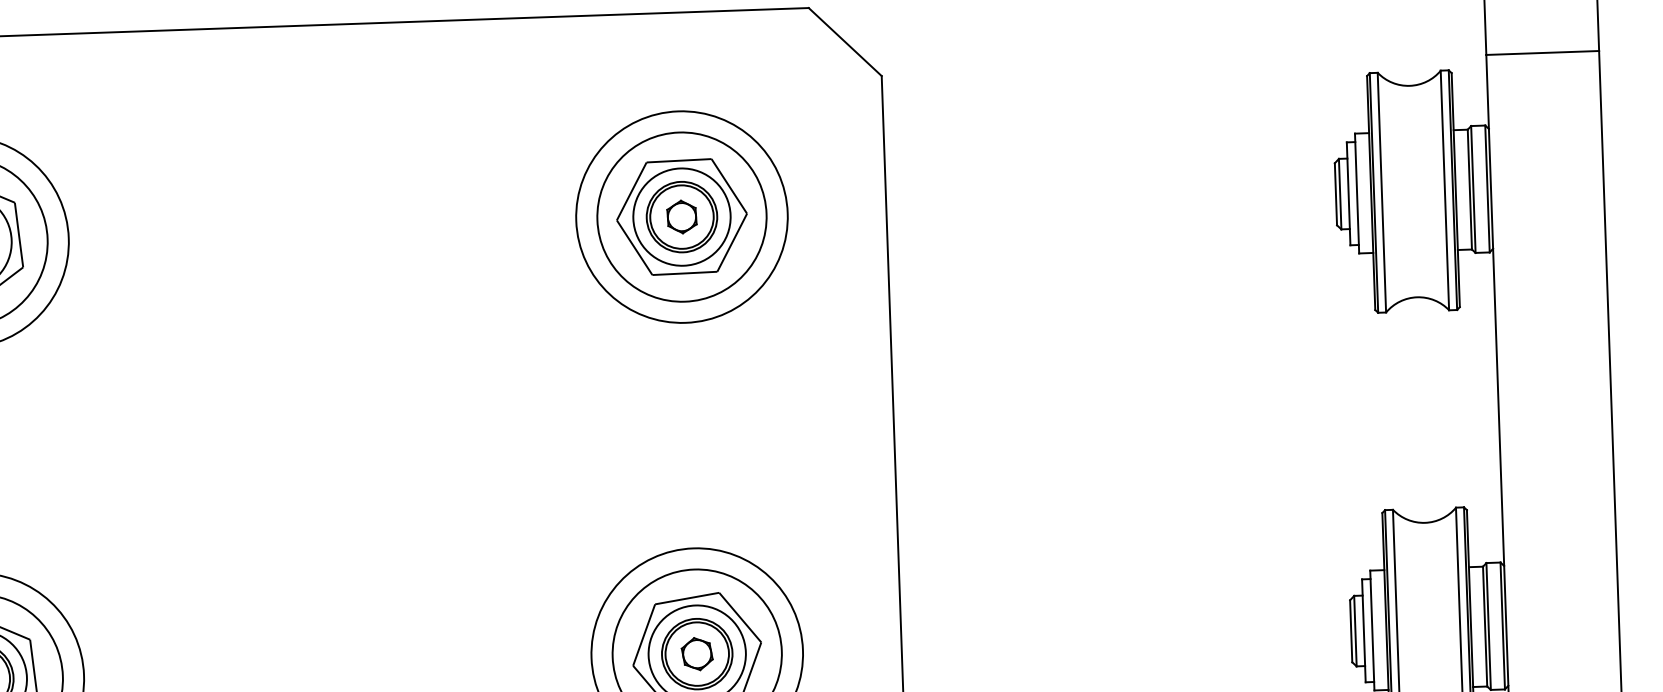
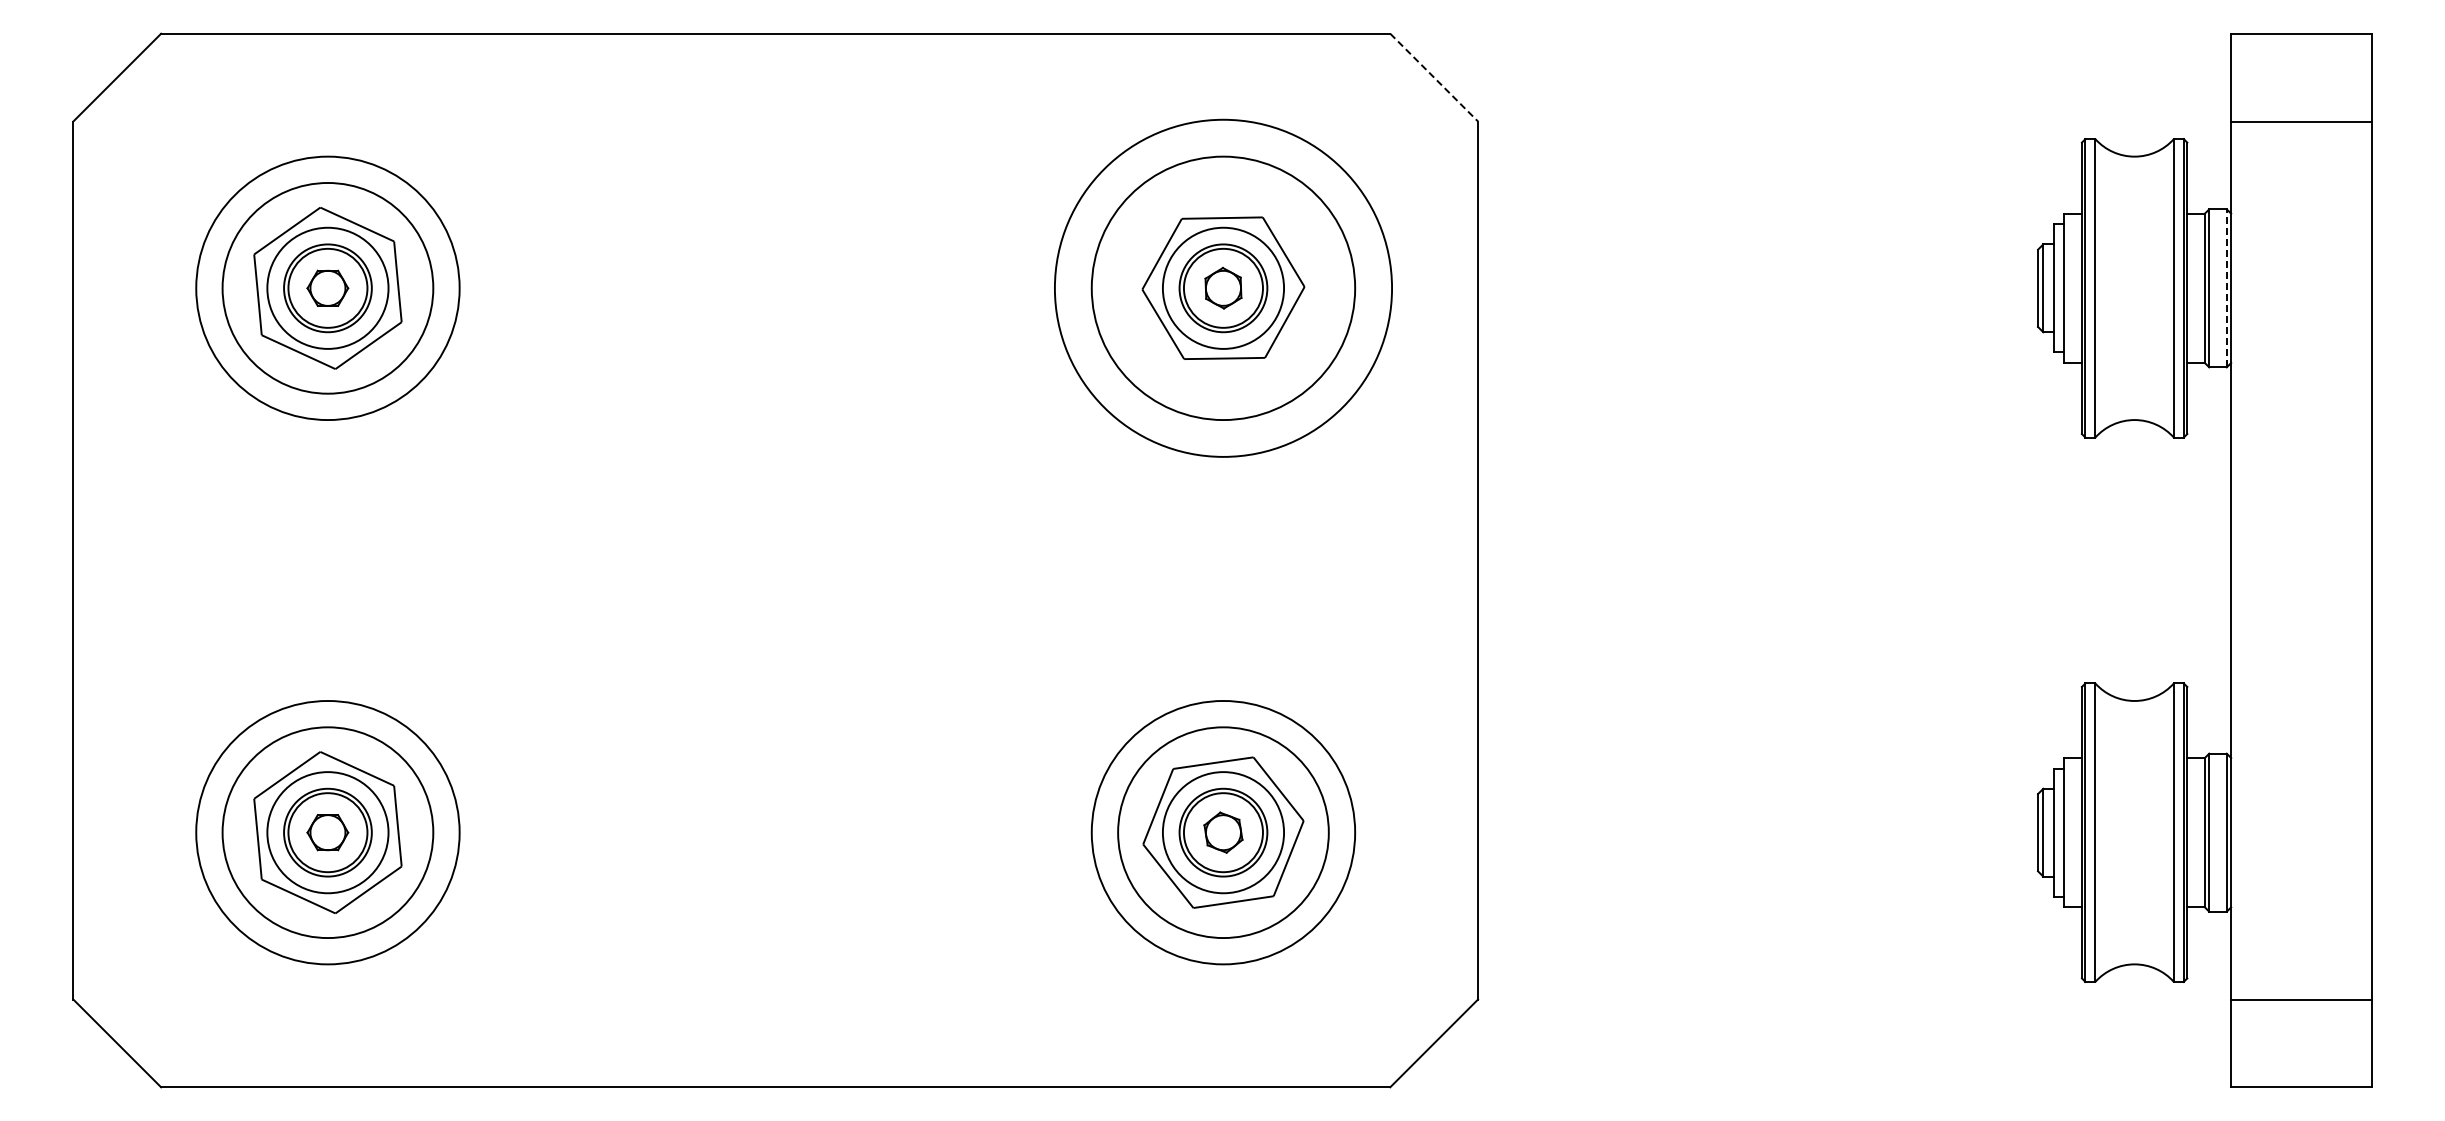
line: (845, 41) -> (1434, 77), solid -> dashed
line: (1487, 188) -> (2226, 287), solid -> dashed
circle: (682, 217) -> (1223, 288), size x1.6

